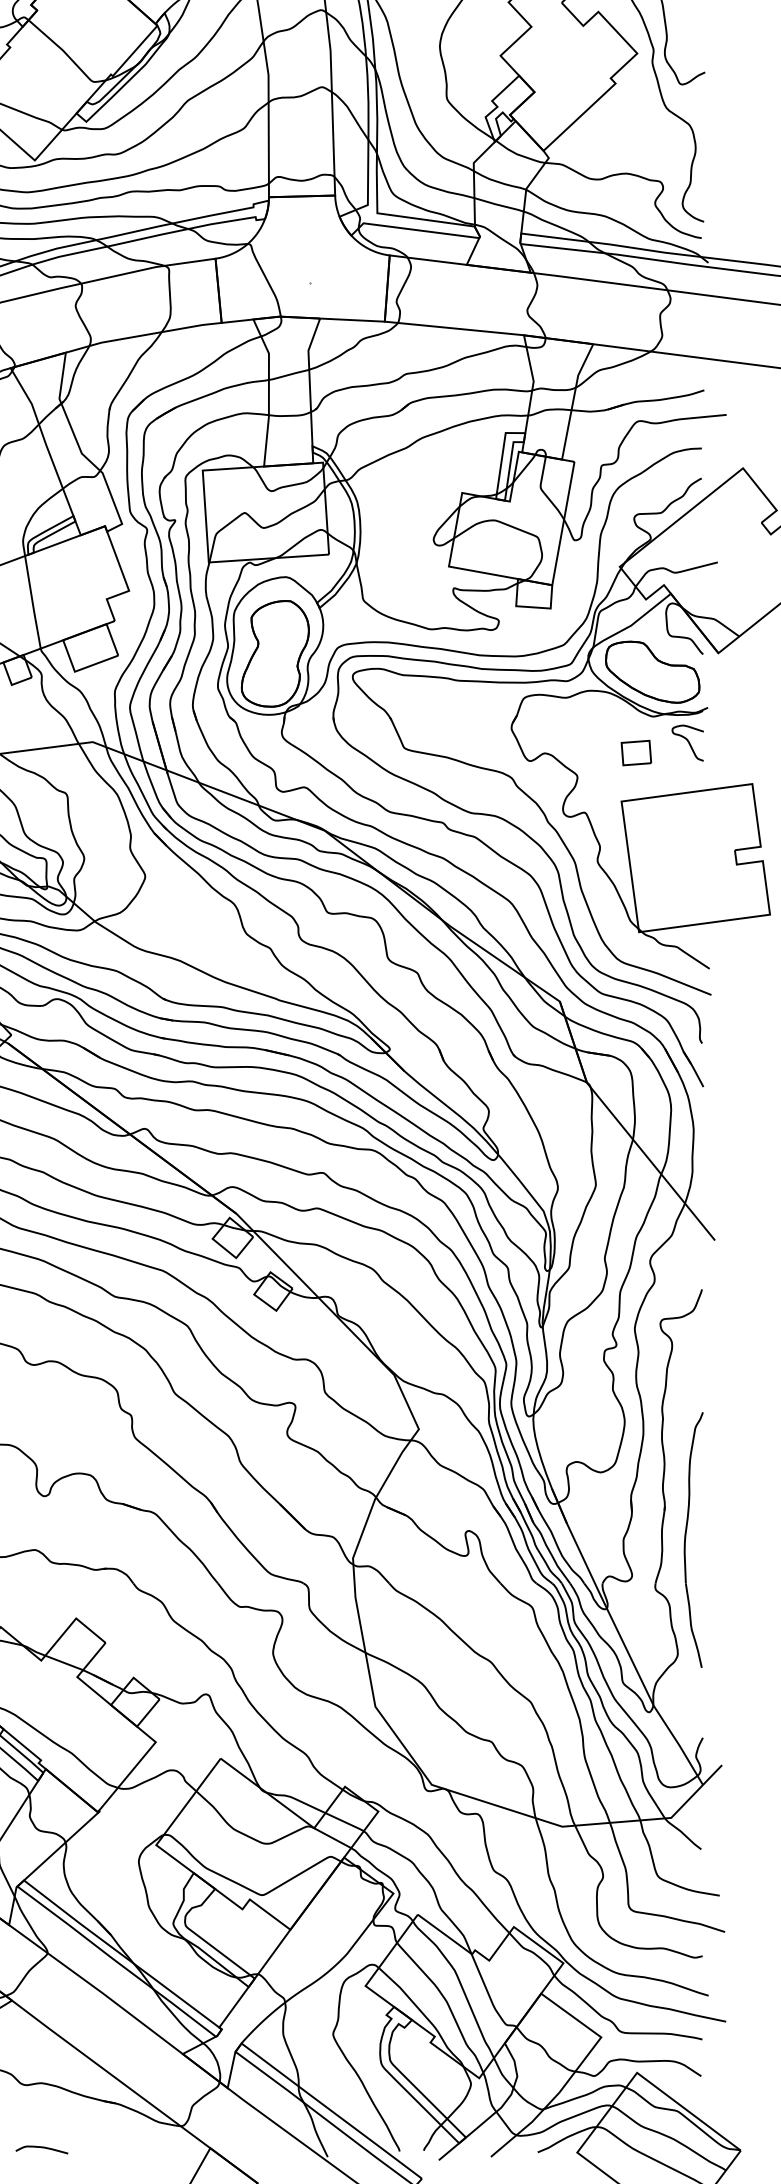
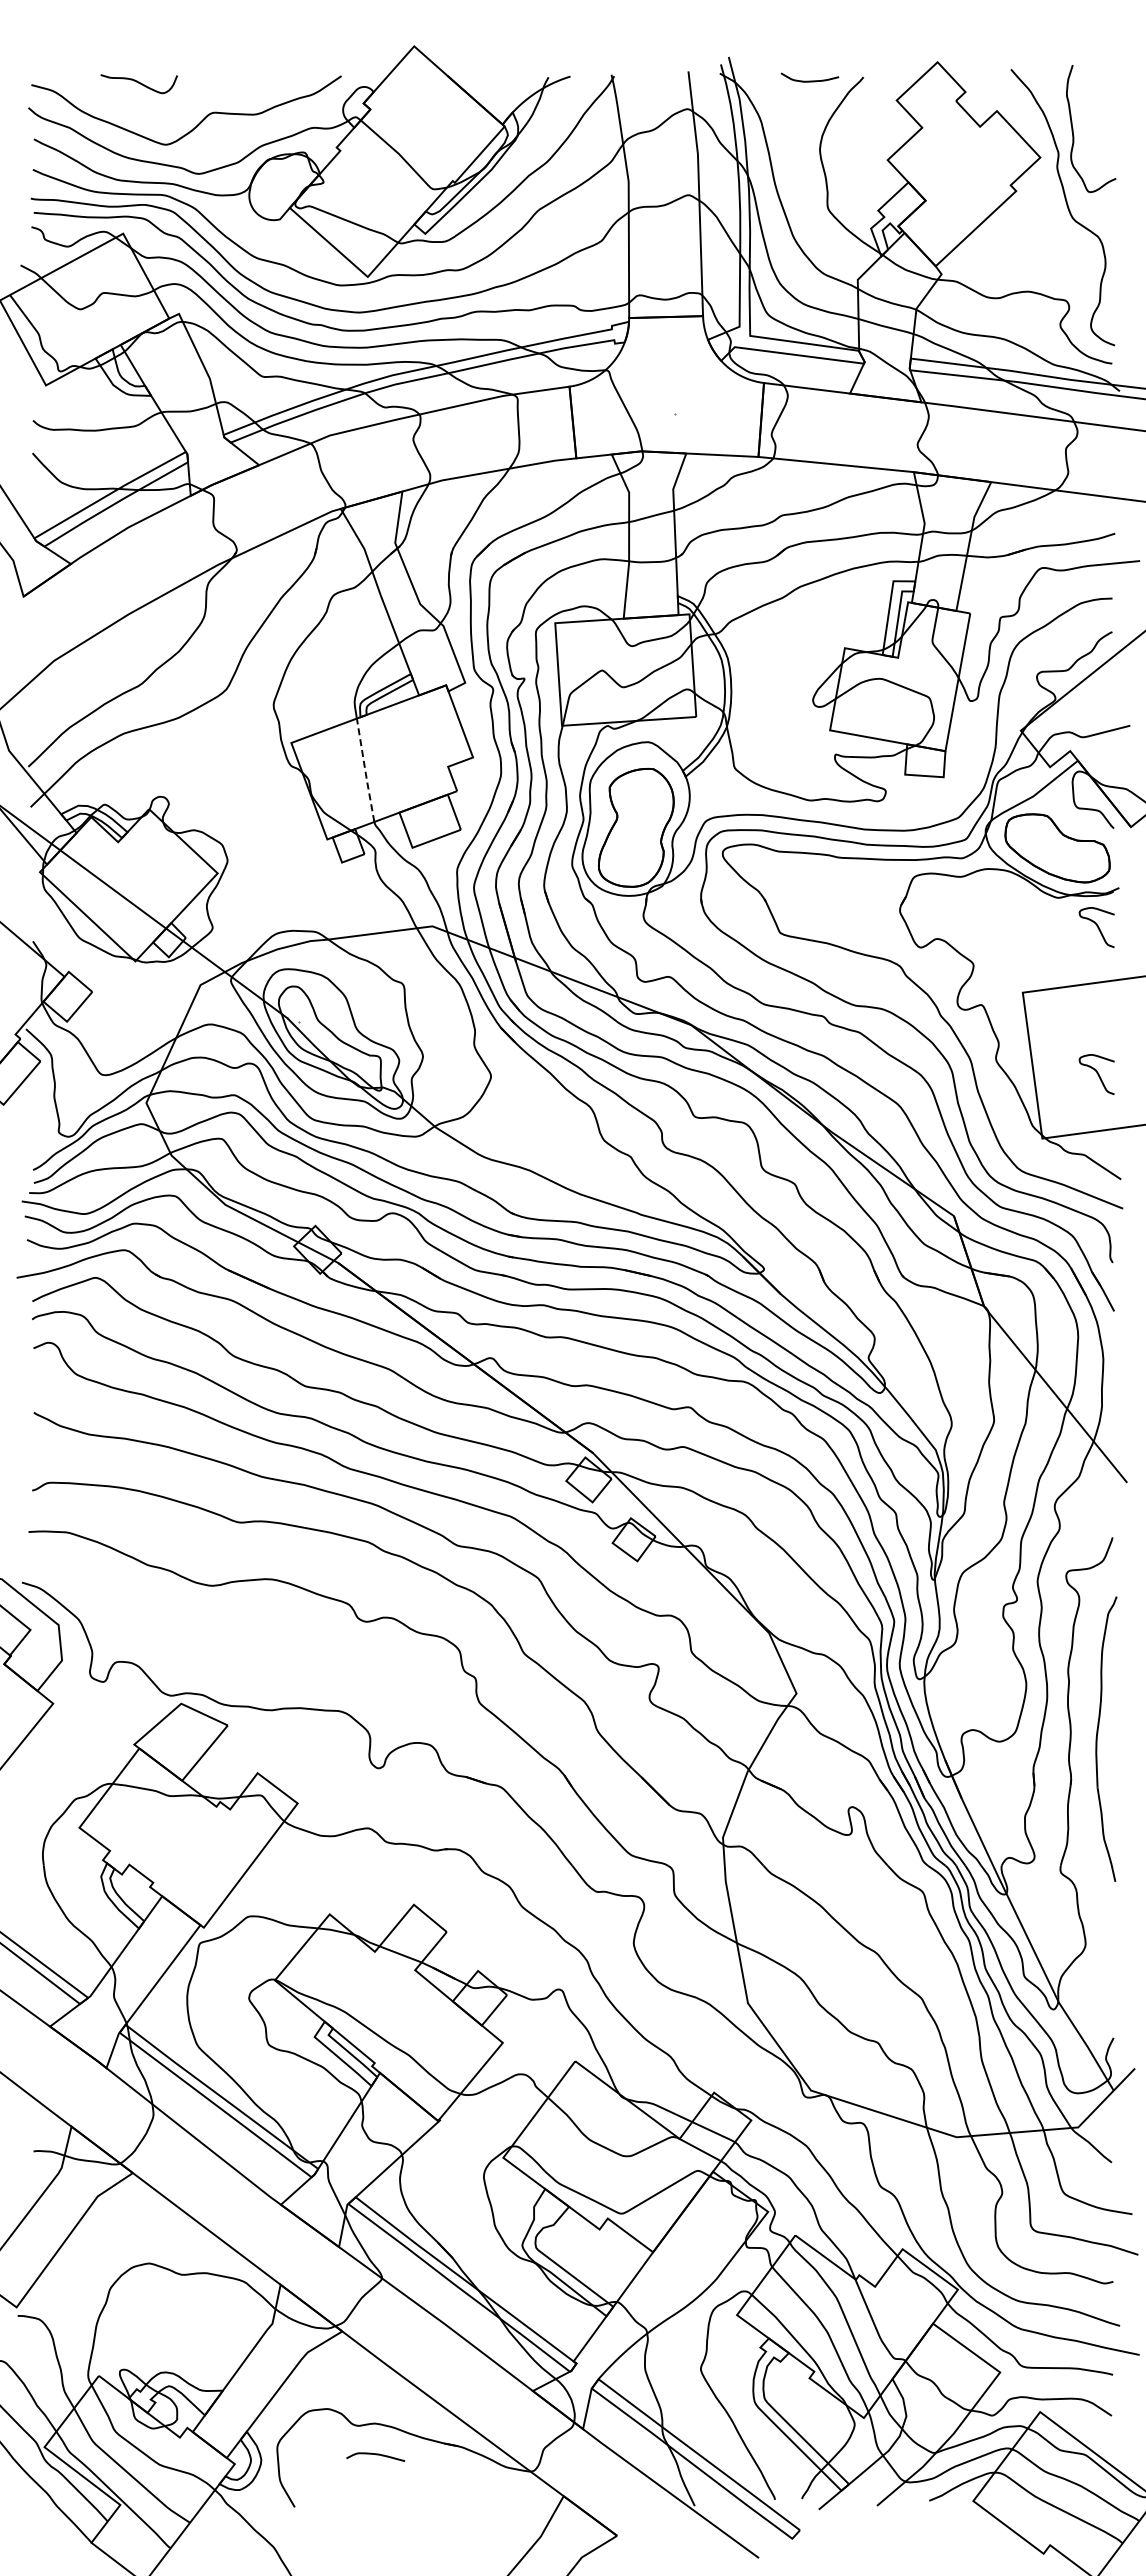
line: (32, 602) -> (365, 770), solid -> dashed
part: (636, 752) -> (1039, 938), removed
curve: (687, 873) -> (1096, 1073), added
part: (685, 1539) -> (1097, 1738), moved
curve: (42, 2148) -> (376, 2455), moved

